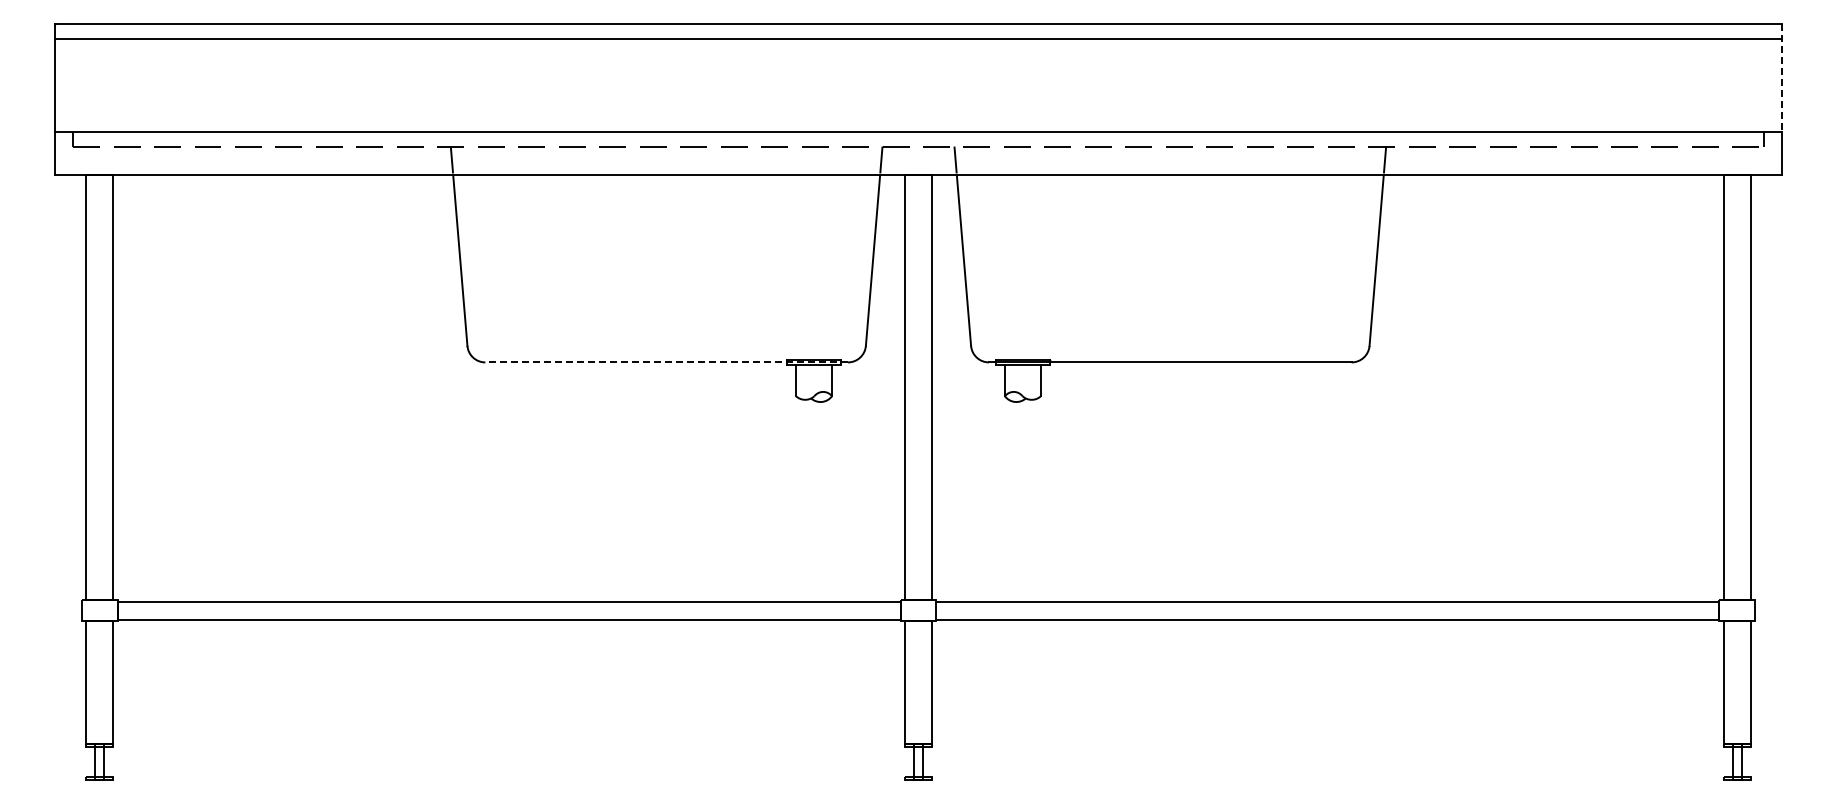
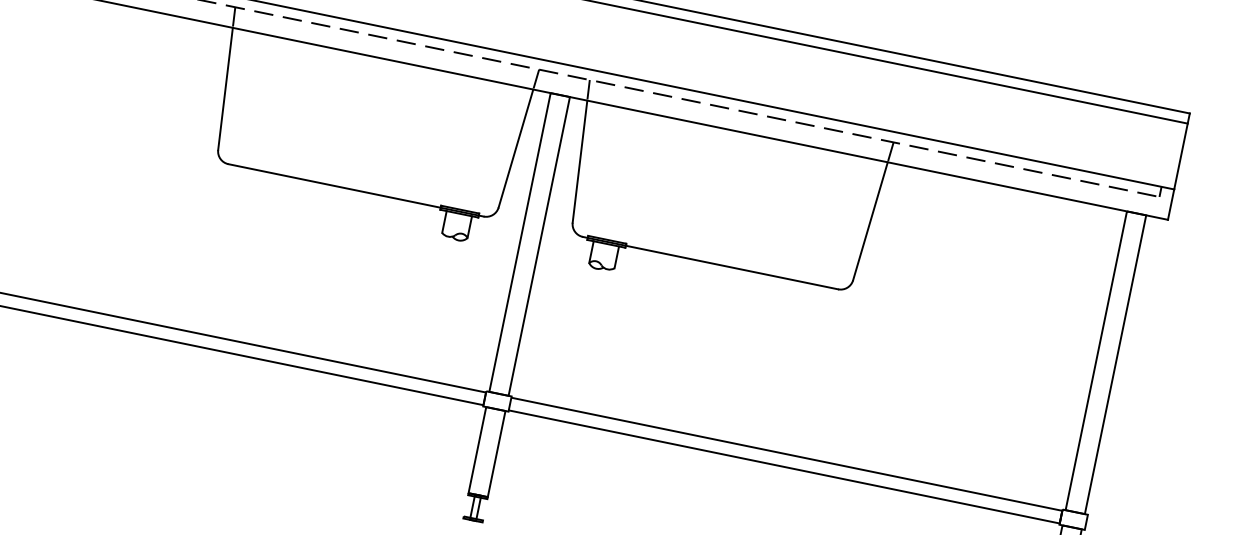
line: (1781, 78) -> (1181, 151), dashed -> solid
line: (666, 362) -> (355, 190), dashed -> solid

